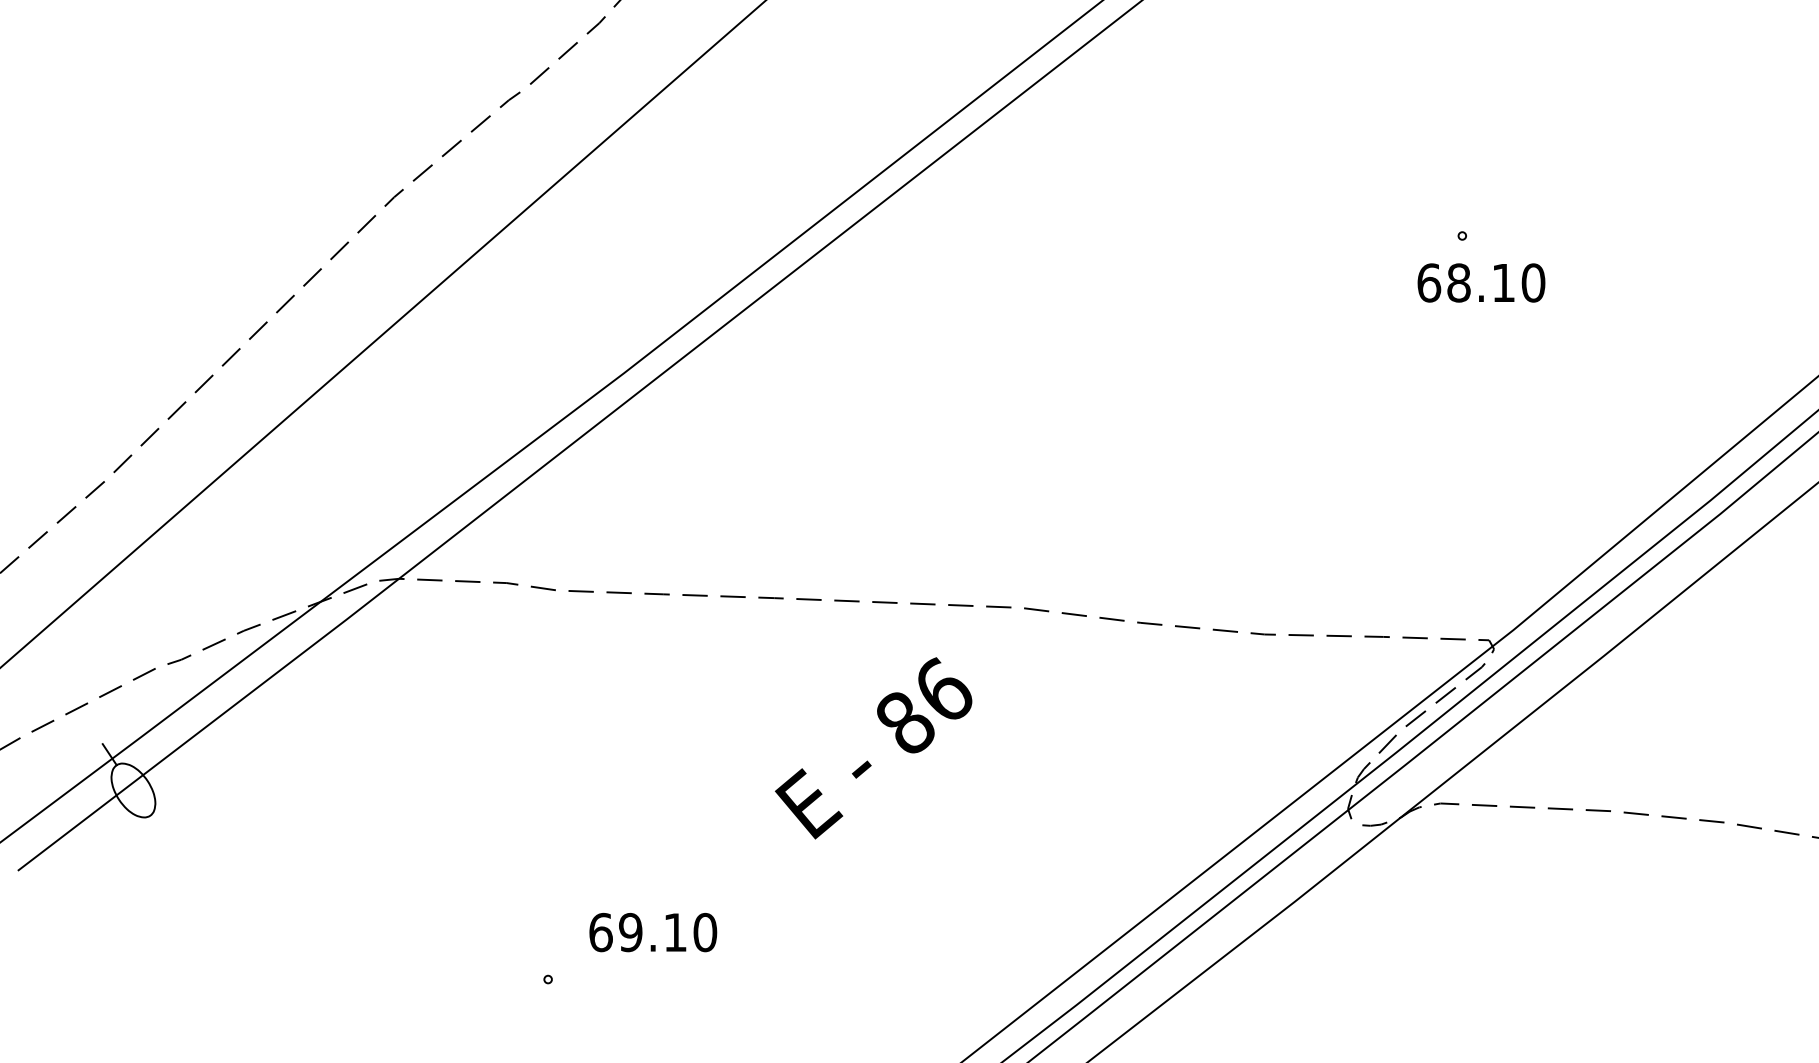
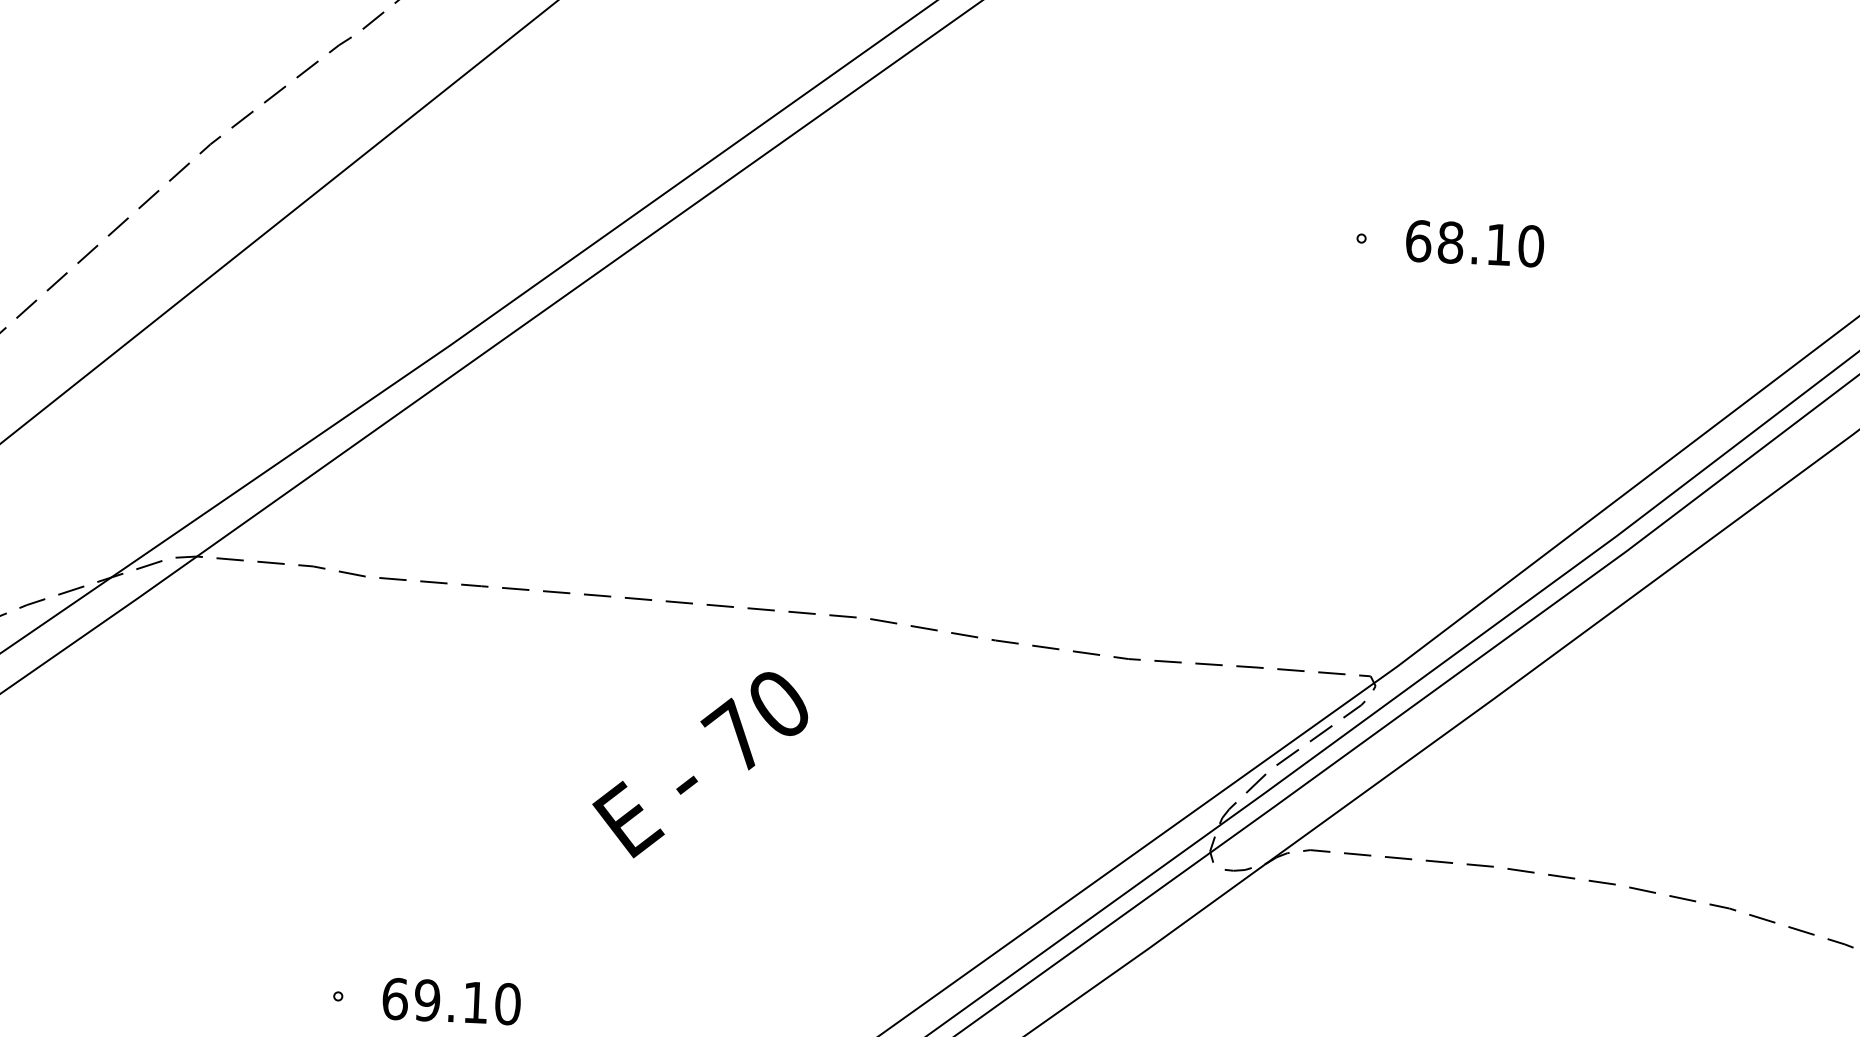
text: (1481, 282) -> (1475, 243), moved
text: (921, 705) -> (754, 718), 86 -> 70
text: (653, 932) -> (452, 1001), moved

